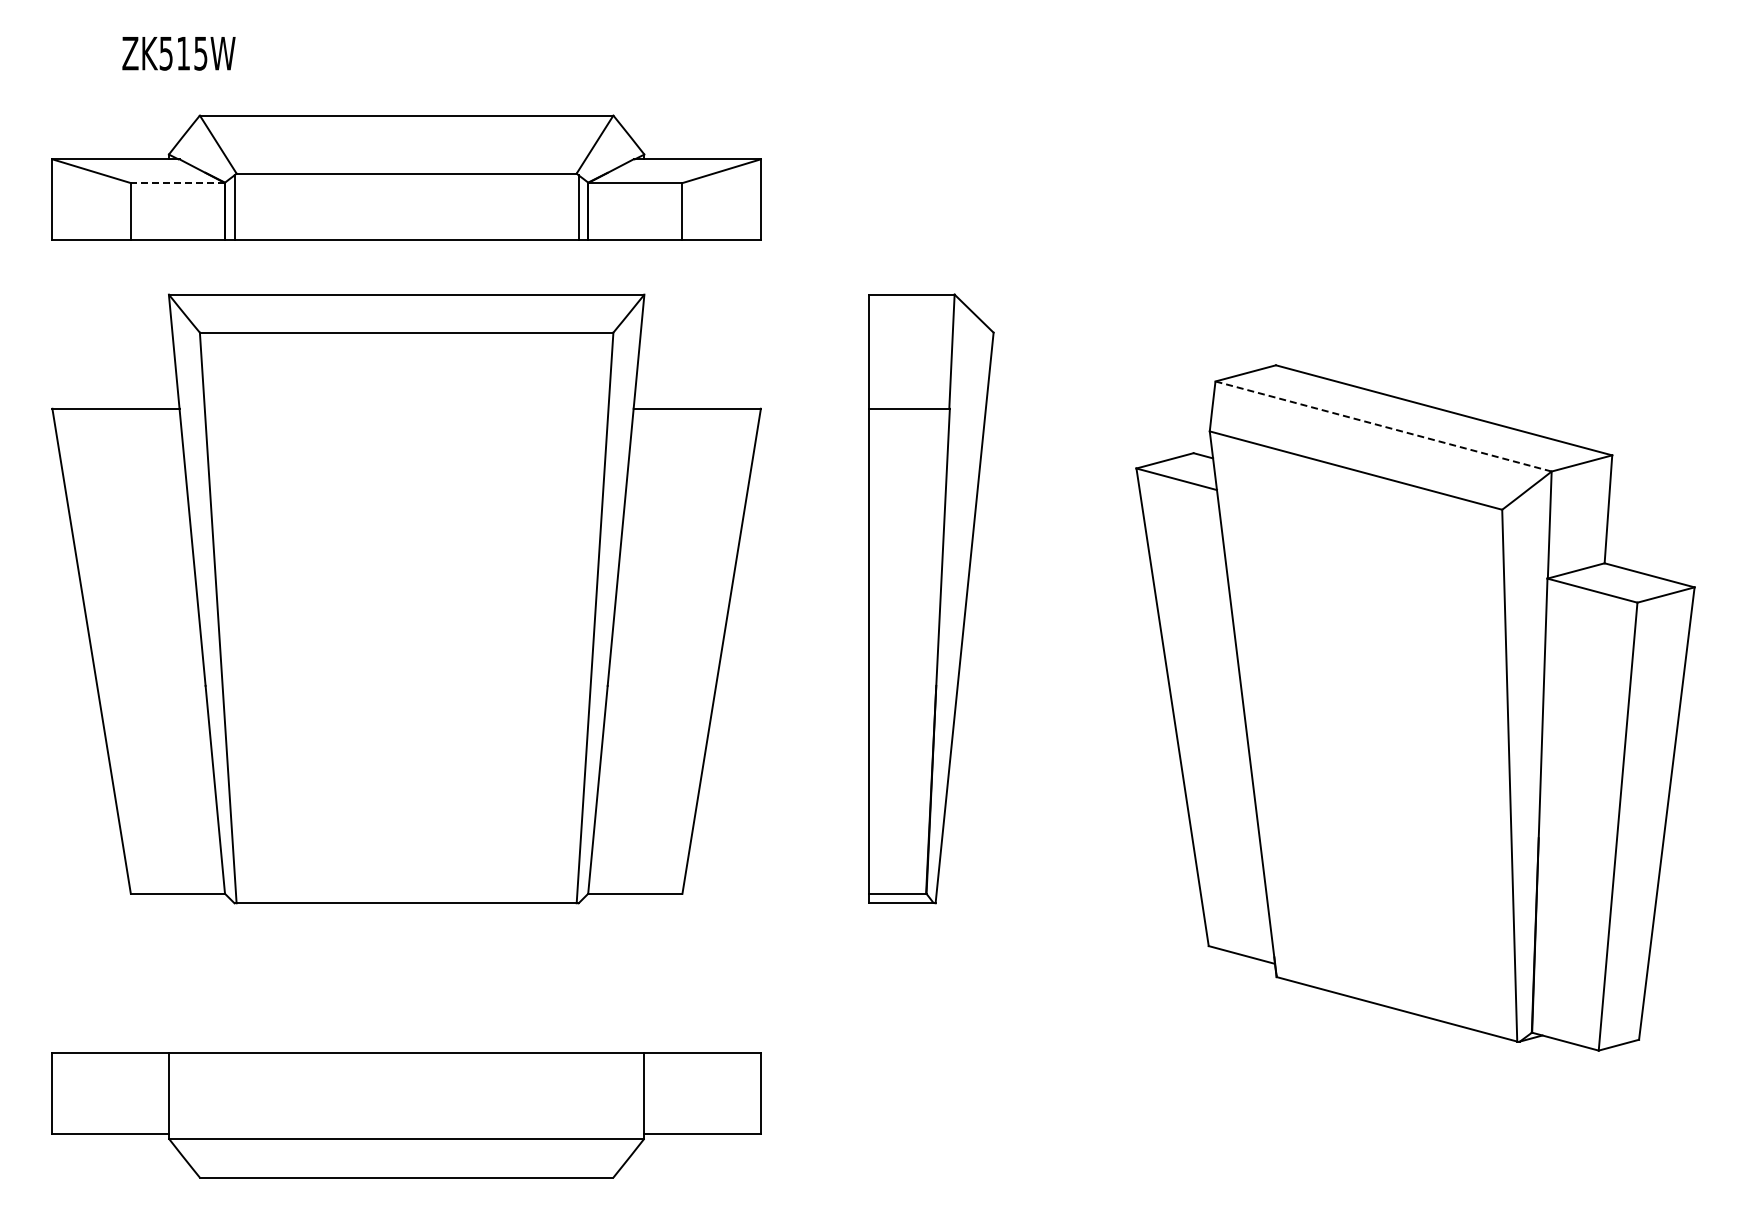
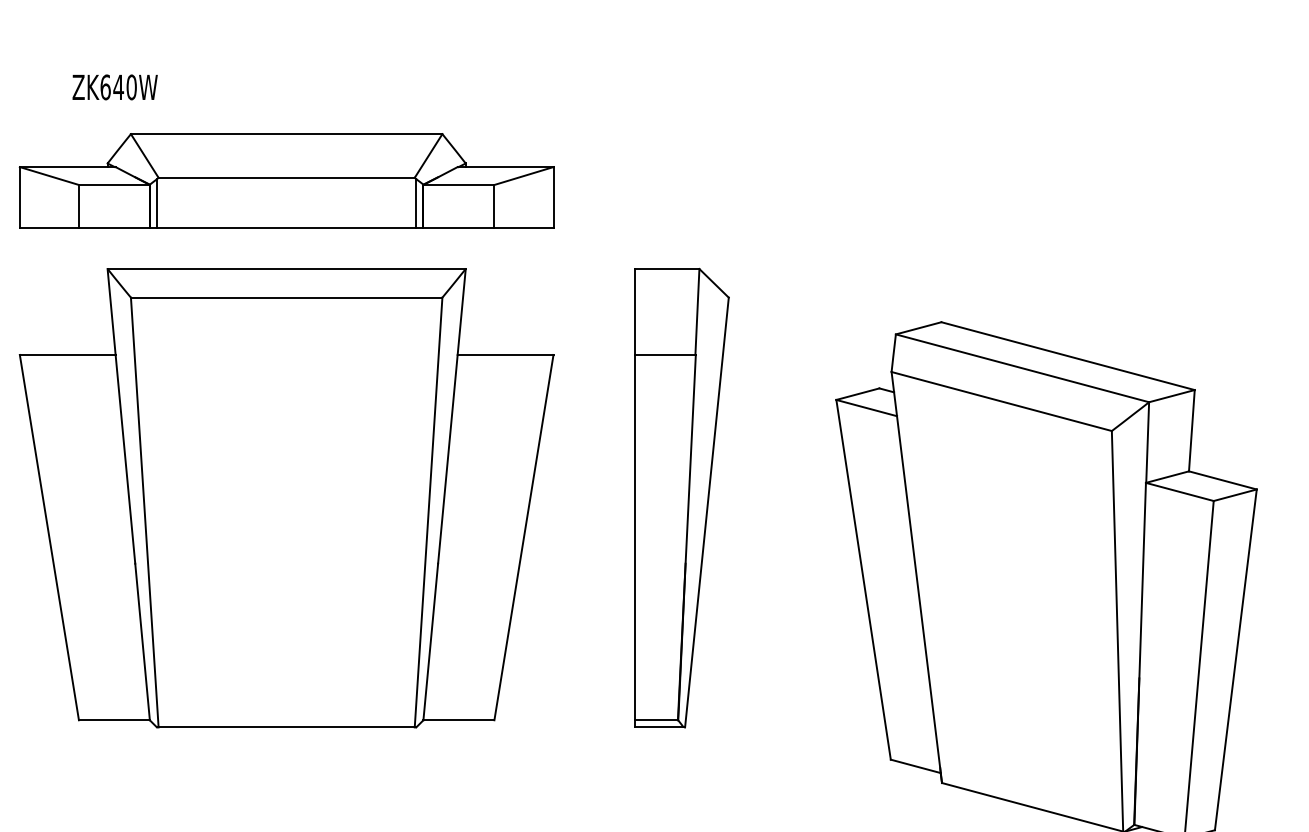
text: (183, 53) -> (118, 87), ZK515W -> ZK640W
line: (177, 183) -> (114, 185), dashed -> solid
line: (1384, 426) -> (1023, 368), dashed -> solid

